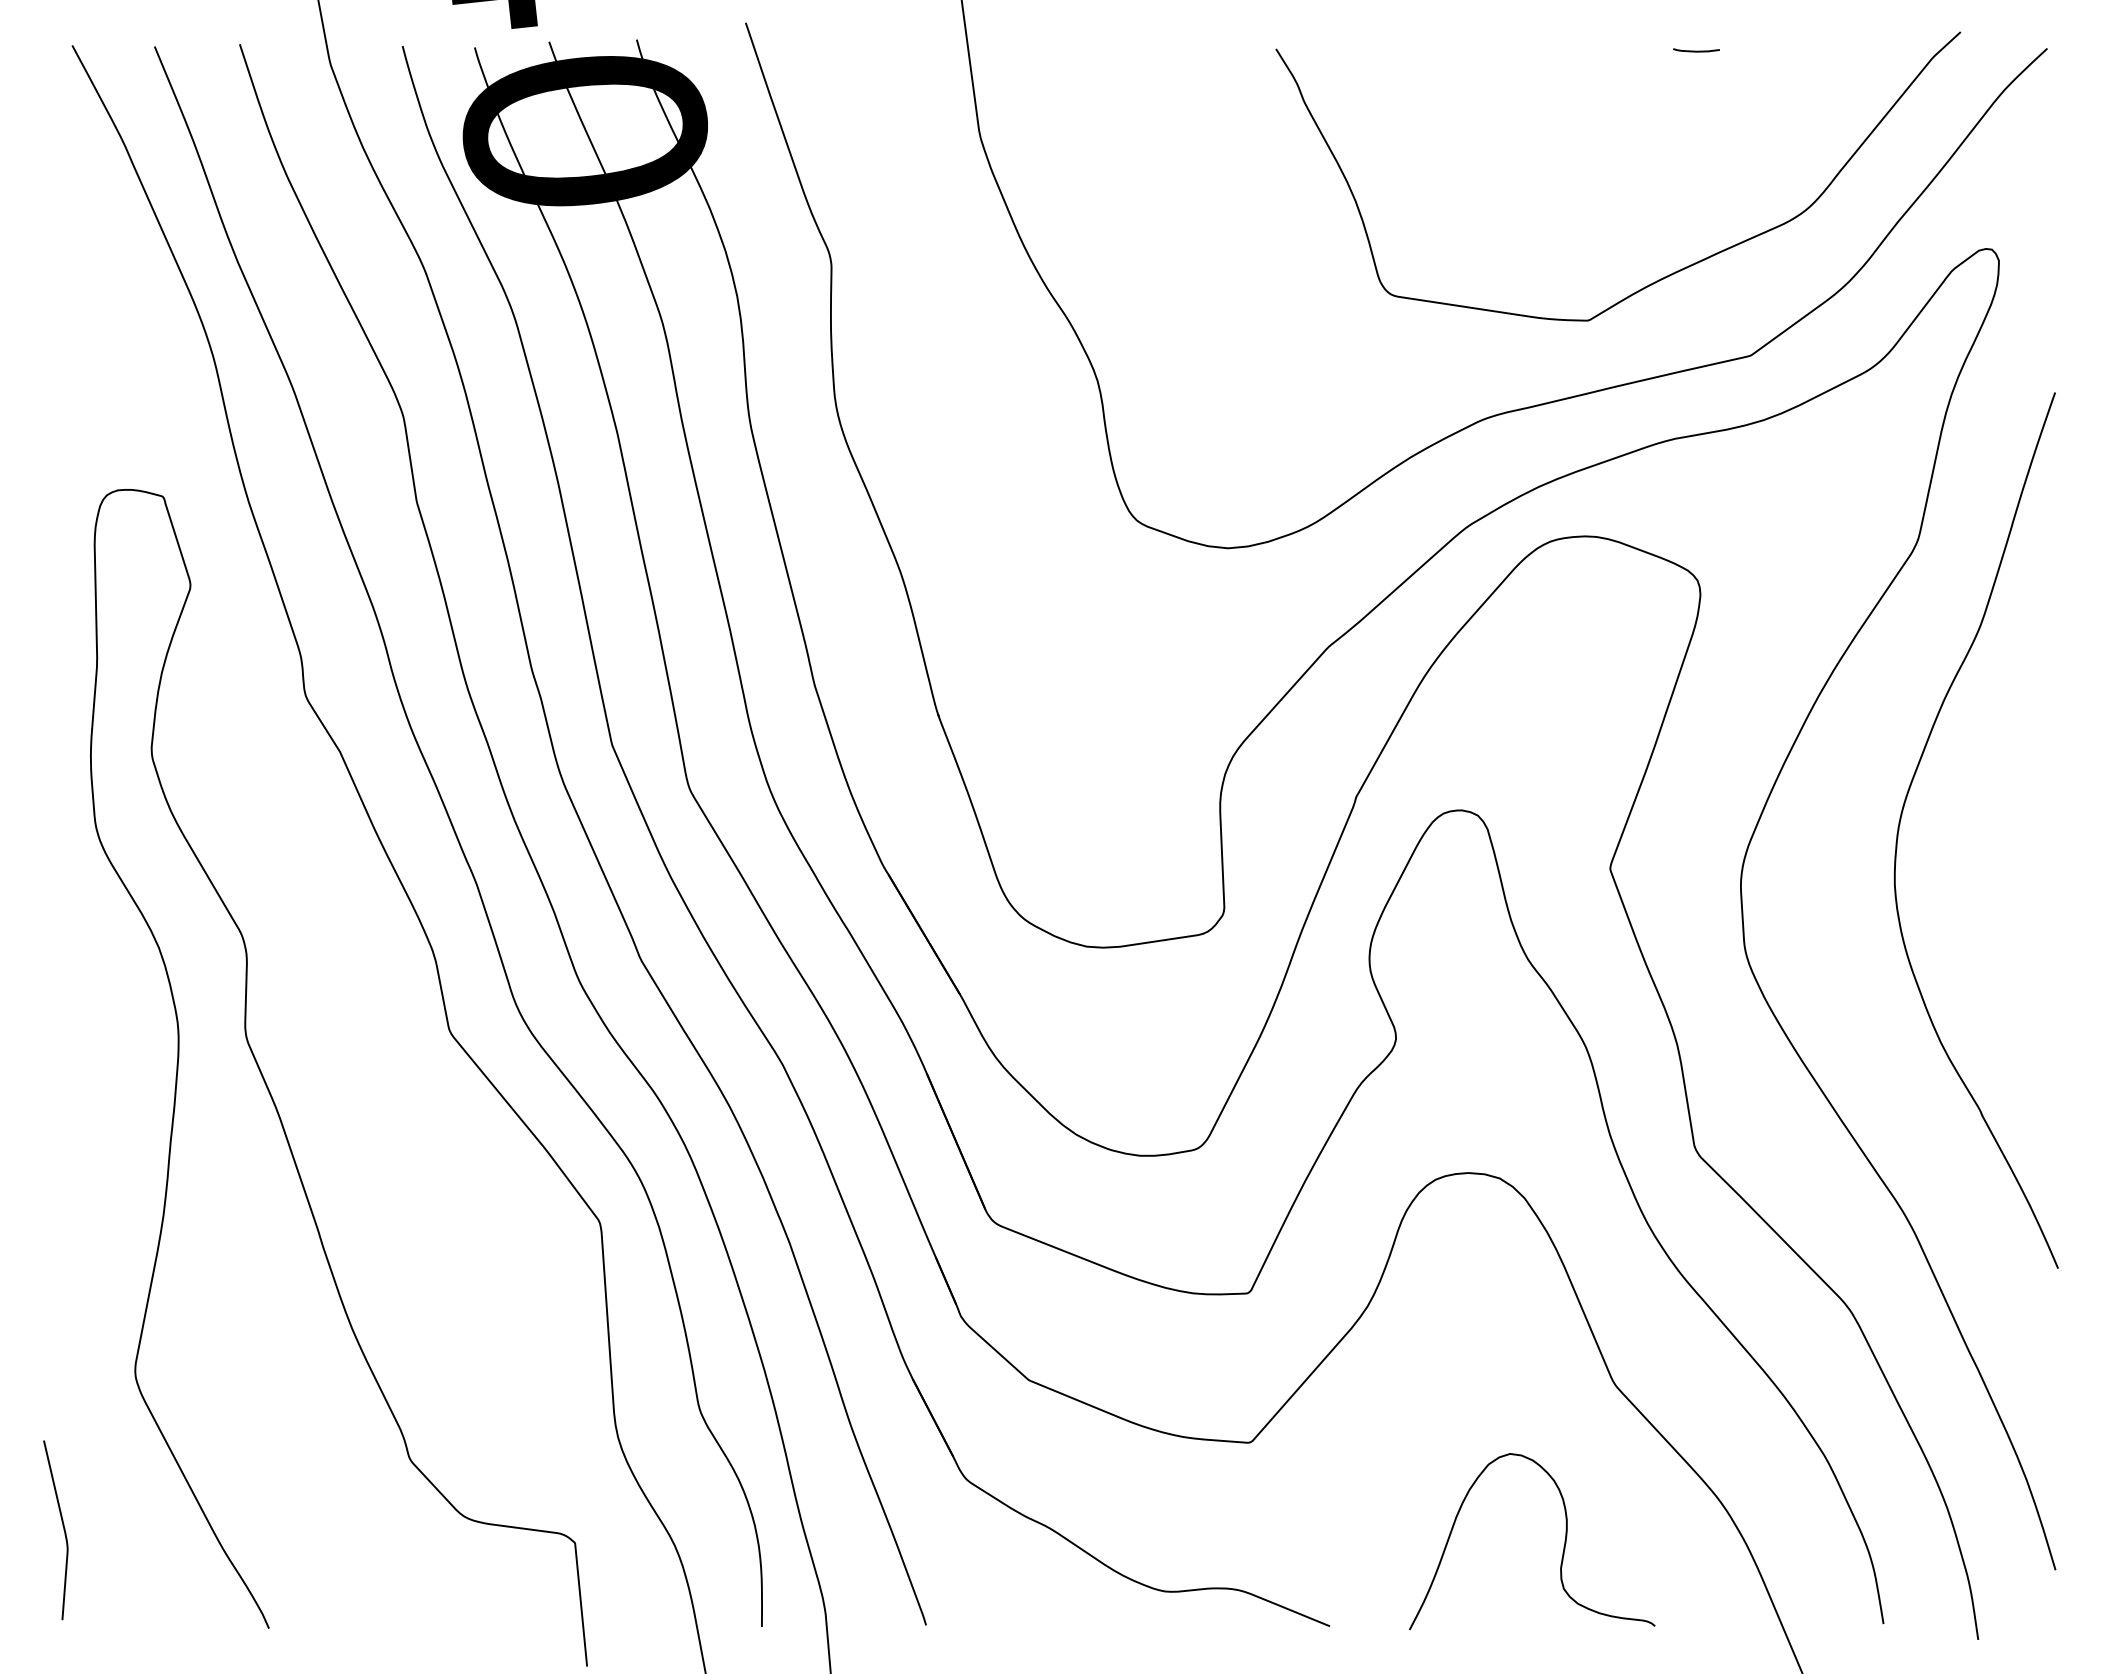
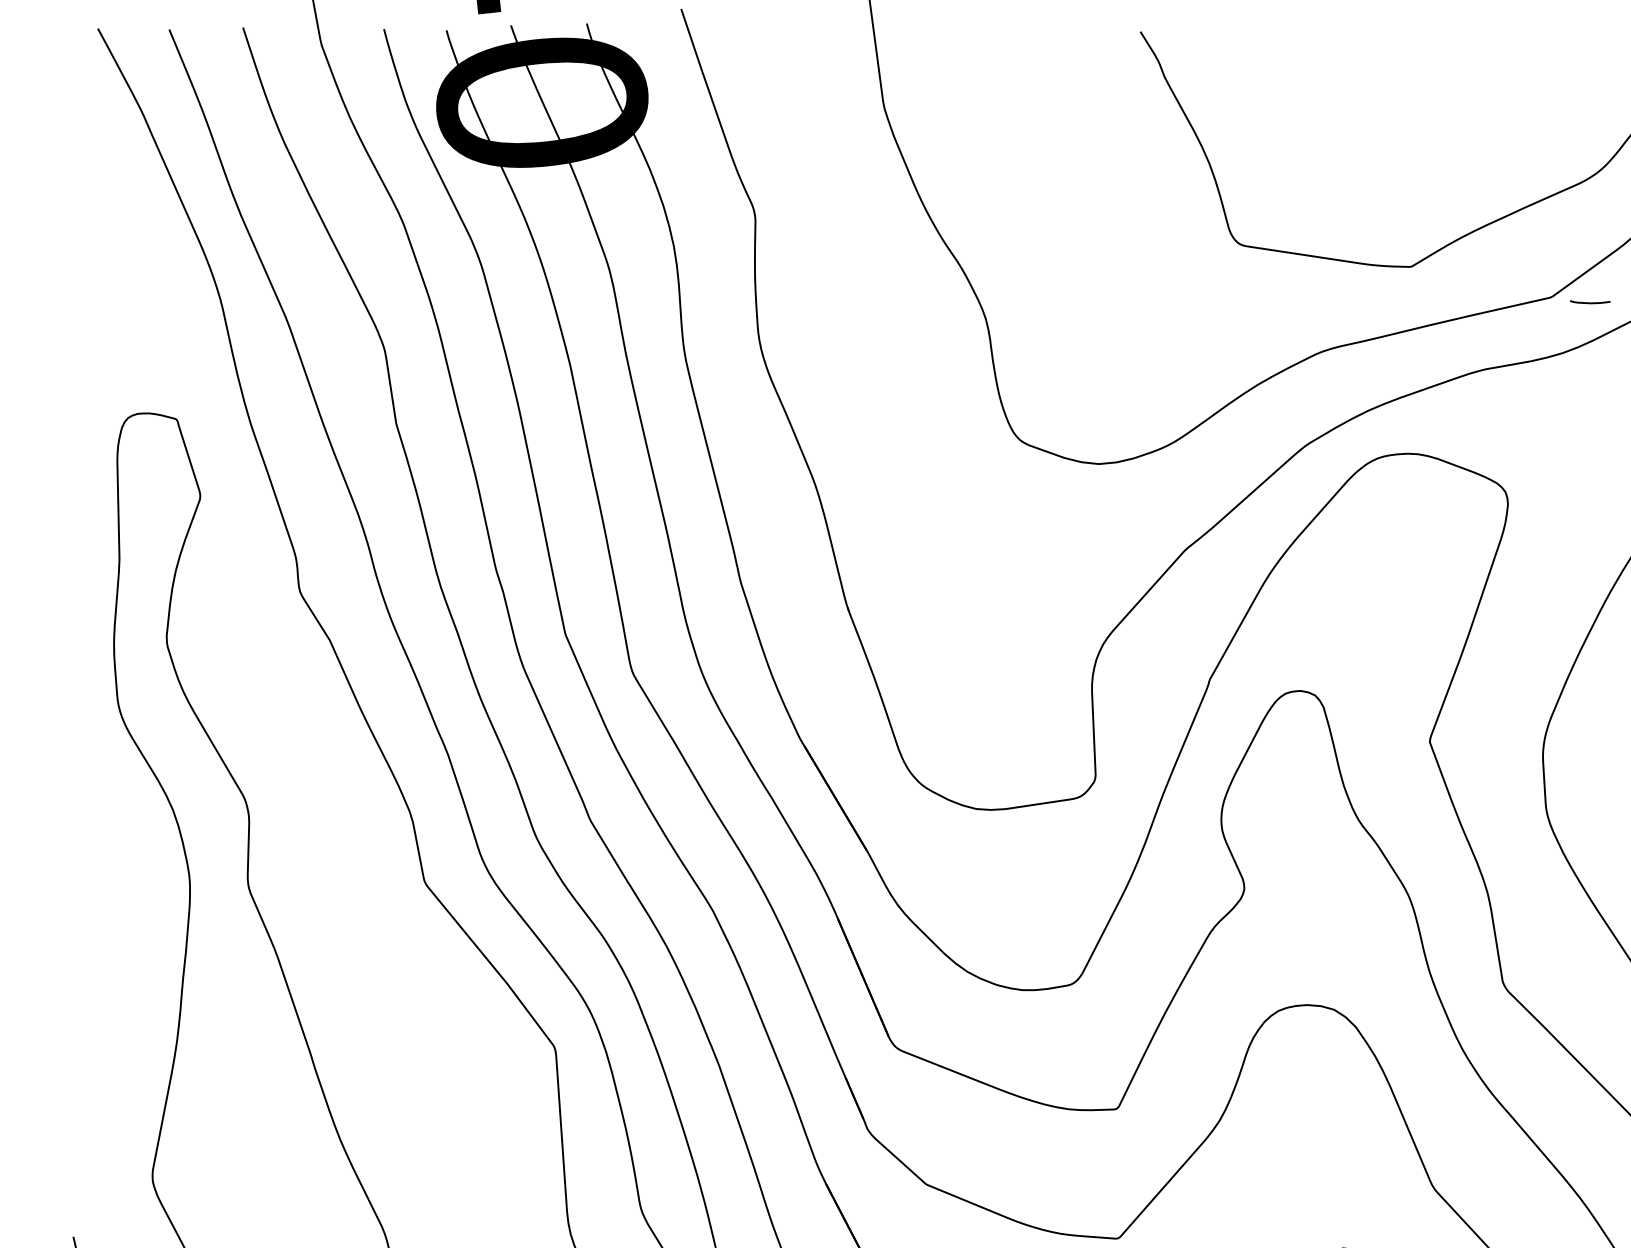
curve: (1696, 50) -> (1590, 302), moved

